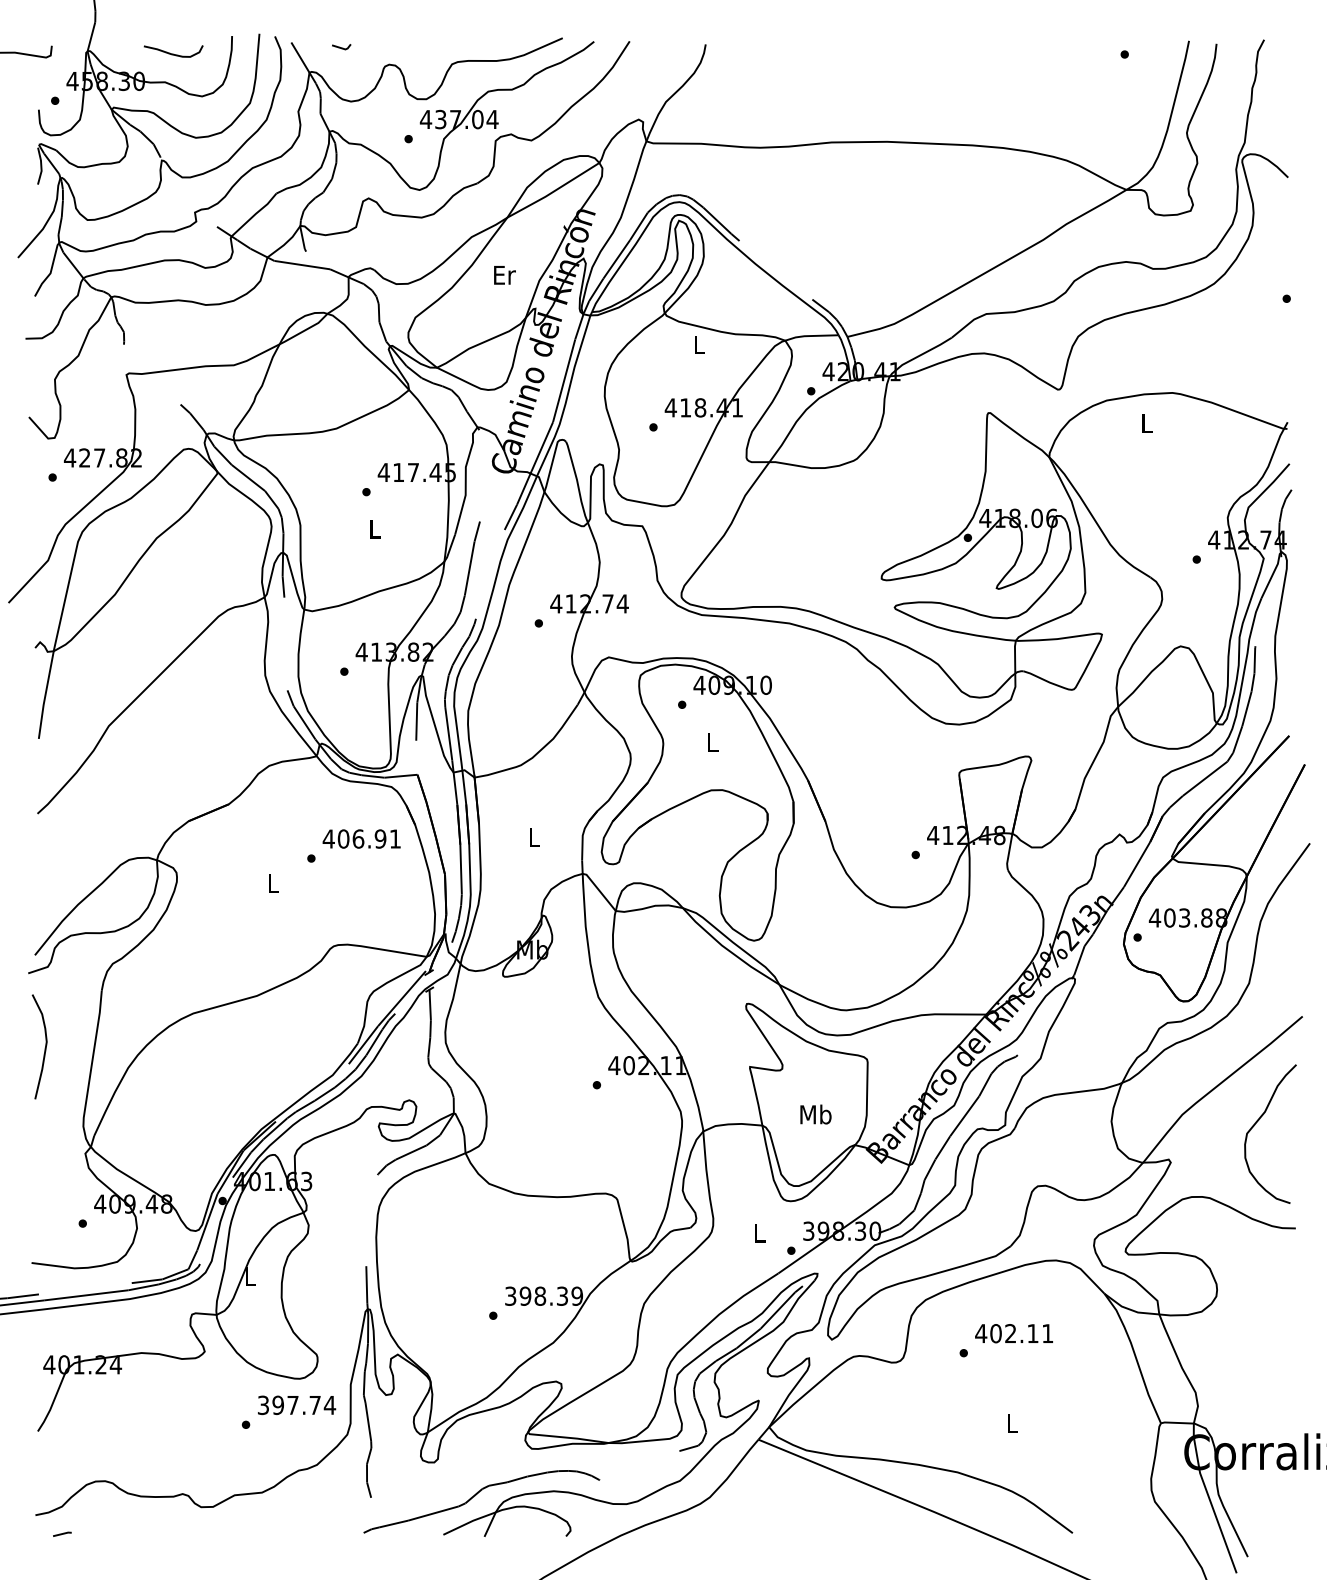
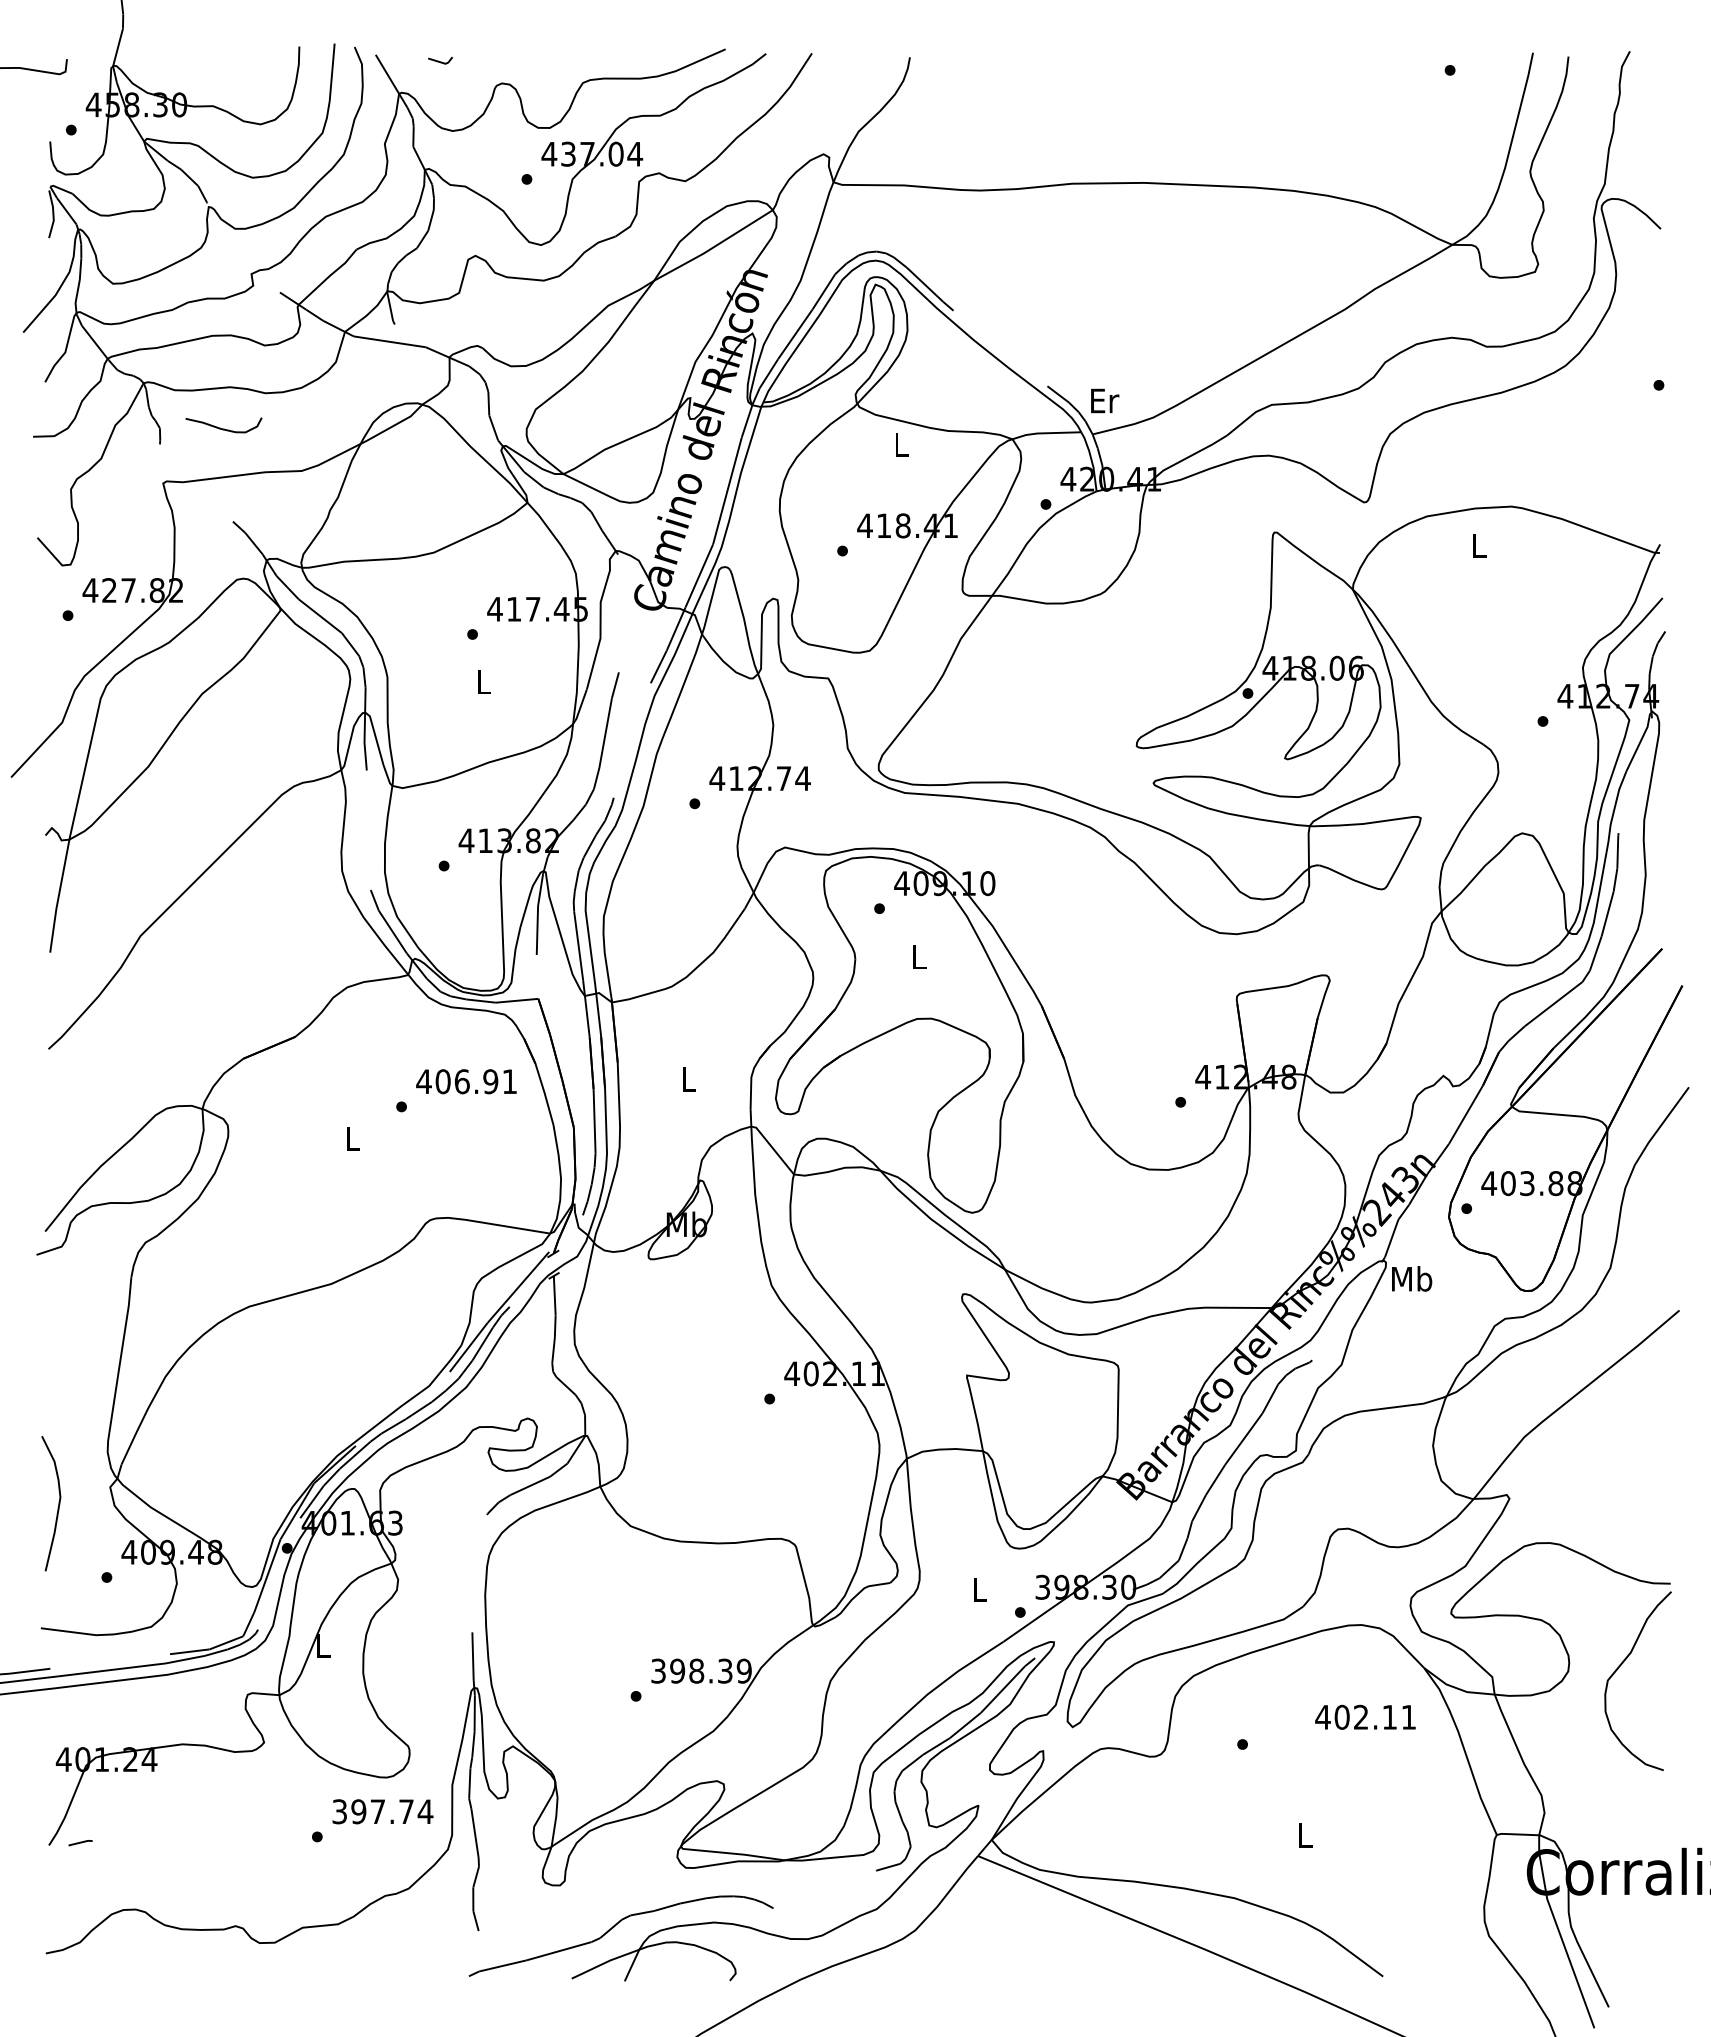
curve: (173, 53) -> (223, 428), moved
text: (505, 274) -> (1105, 400), moved
curve: (45, 1046) -> (58, 1503), moved
text: (816, 1114) -> (1412, 1278), moved
curve: (1255, 1125) -> (1618, 1669), moved
text: (1014, 1332) -> (1365, 1716), moved
line: (62, 1534) -> (80, 1843), moved

